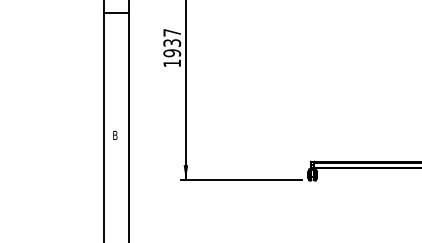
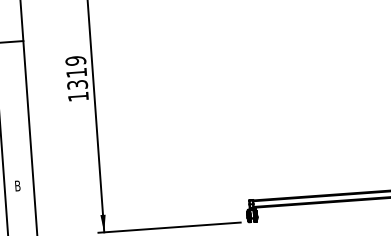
text: (172, 42) -> (76, 72), 1937 -> 1319

